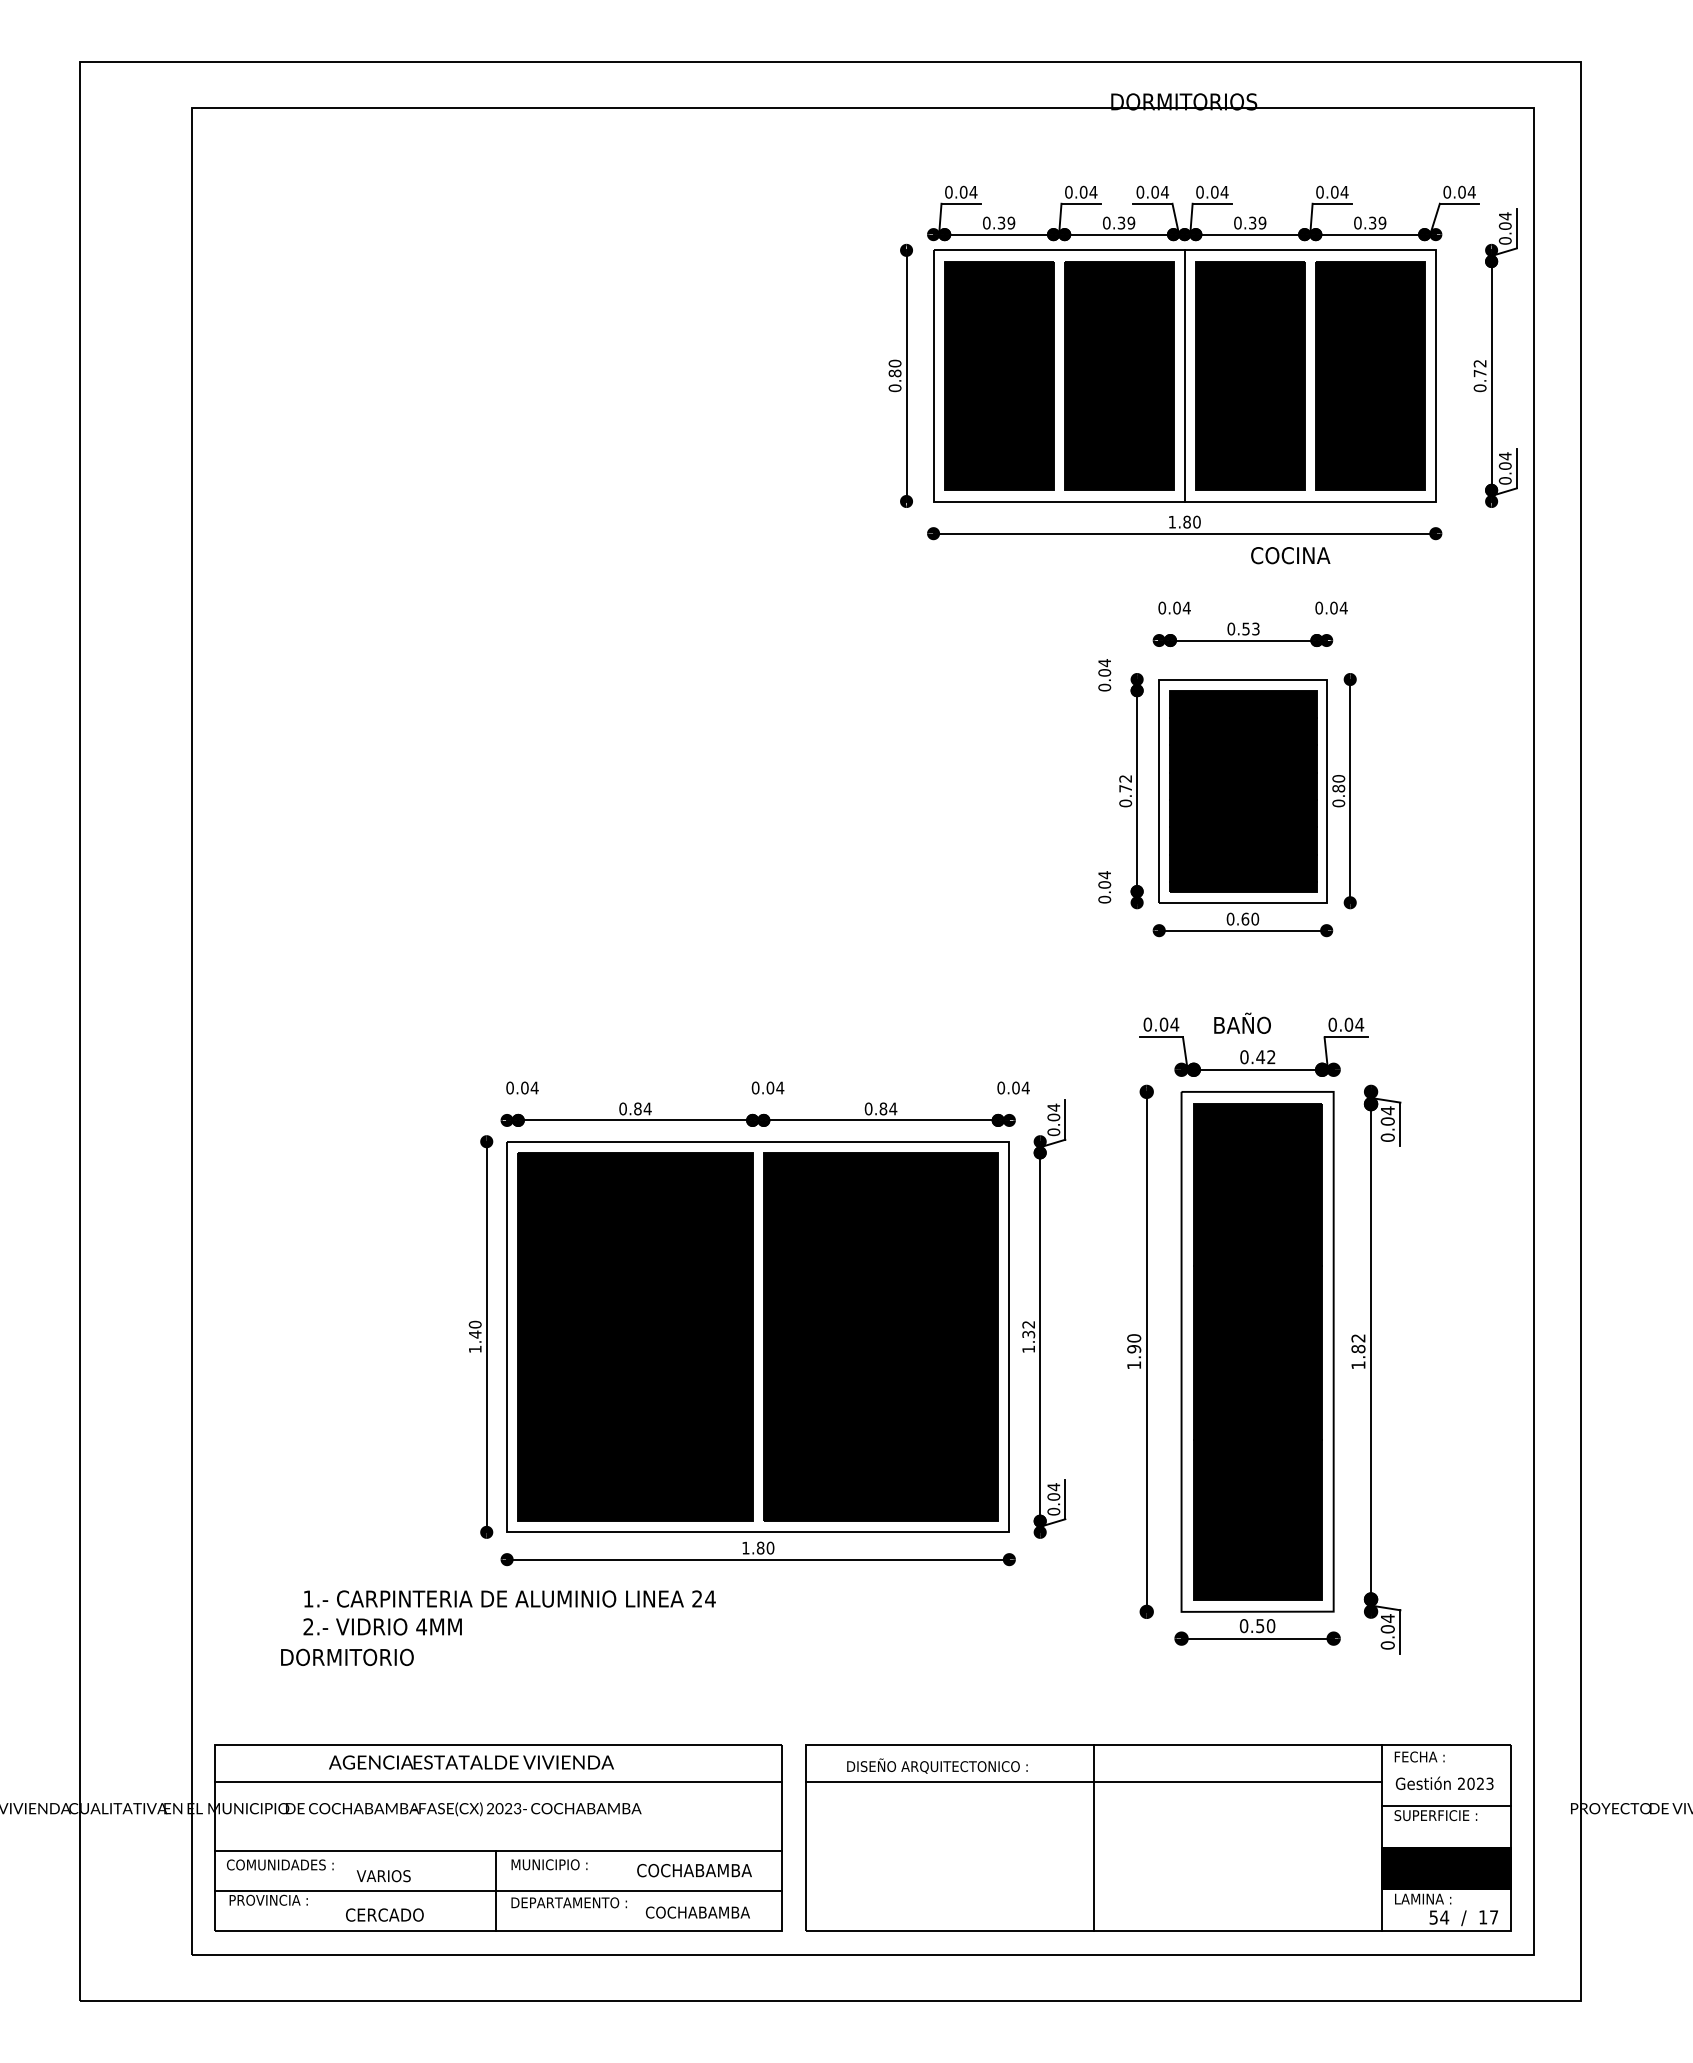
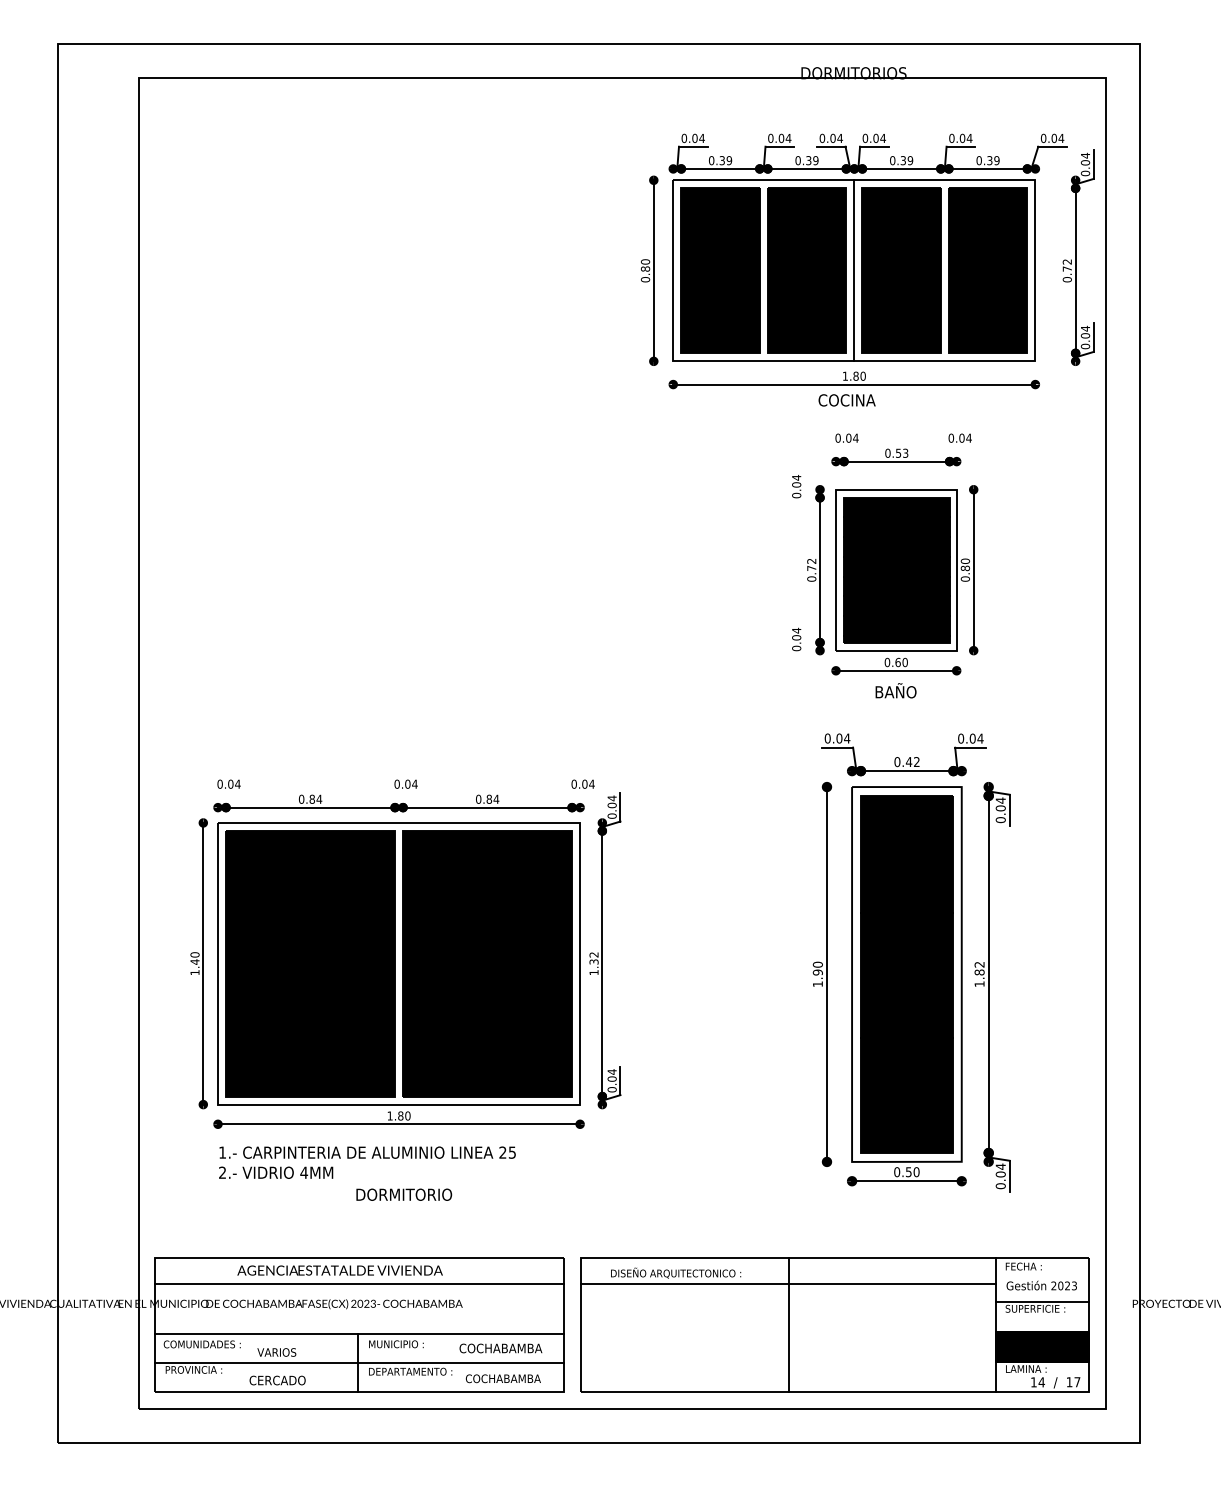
text: (1290, 555) -> (846, 400), moved
text: (1242, 1022) -> (896, 690), moved
part: (767, 1323) -> (405, 954), moved
text: (710, 1598) -> (512, 1152), 24 -> 25
text: (347, 1656) -> (404, 1194), moved
text: (1433, 1917) -> (1033, 1382), 54 -> 14

